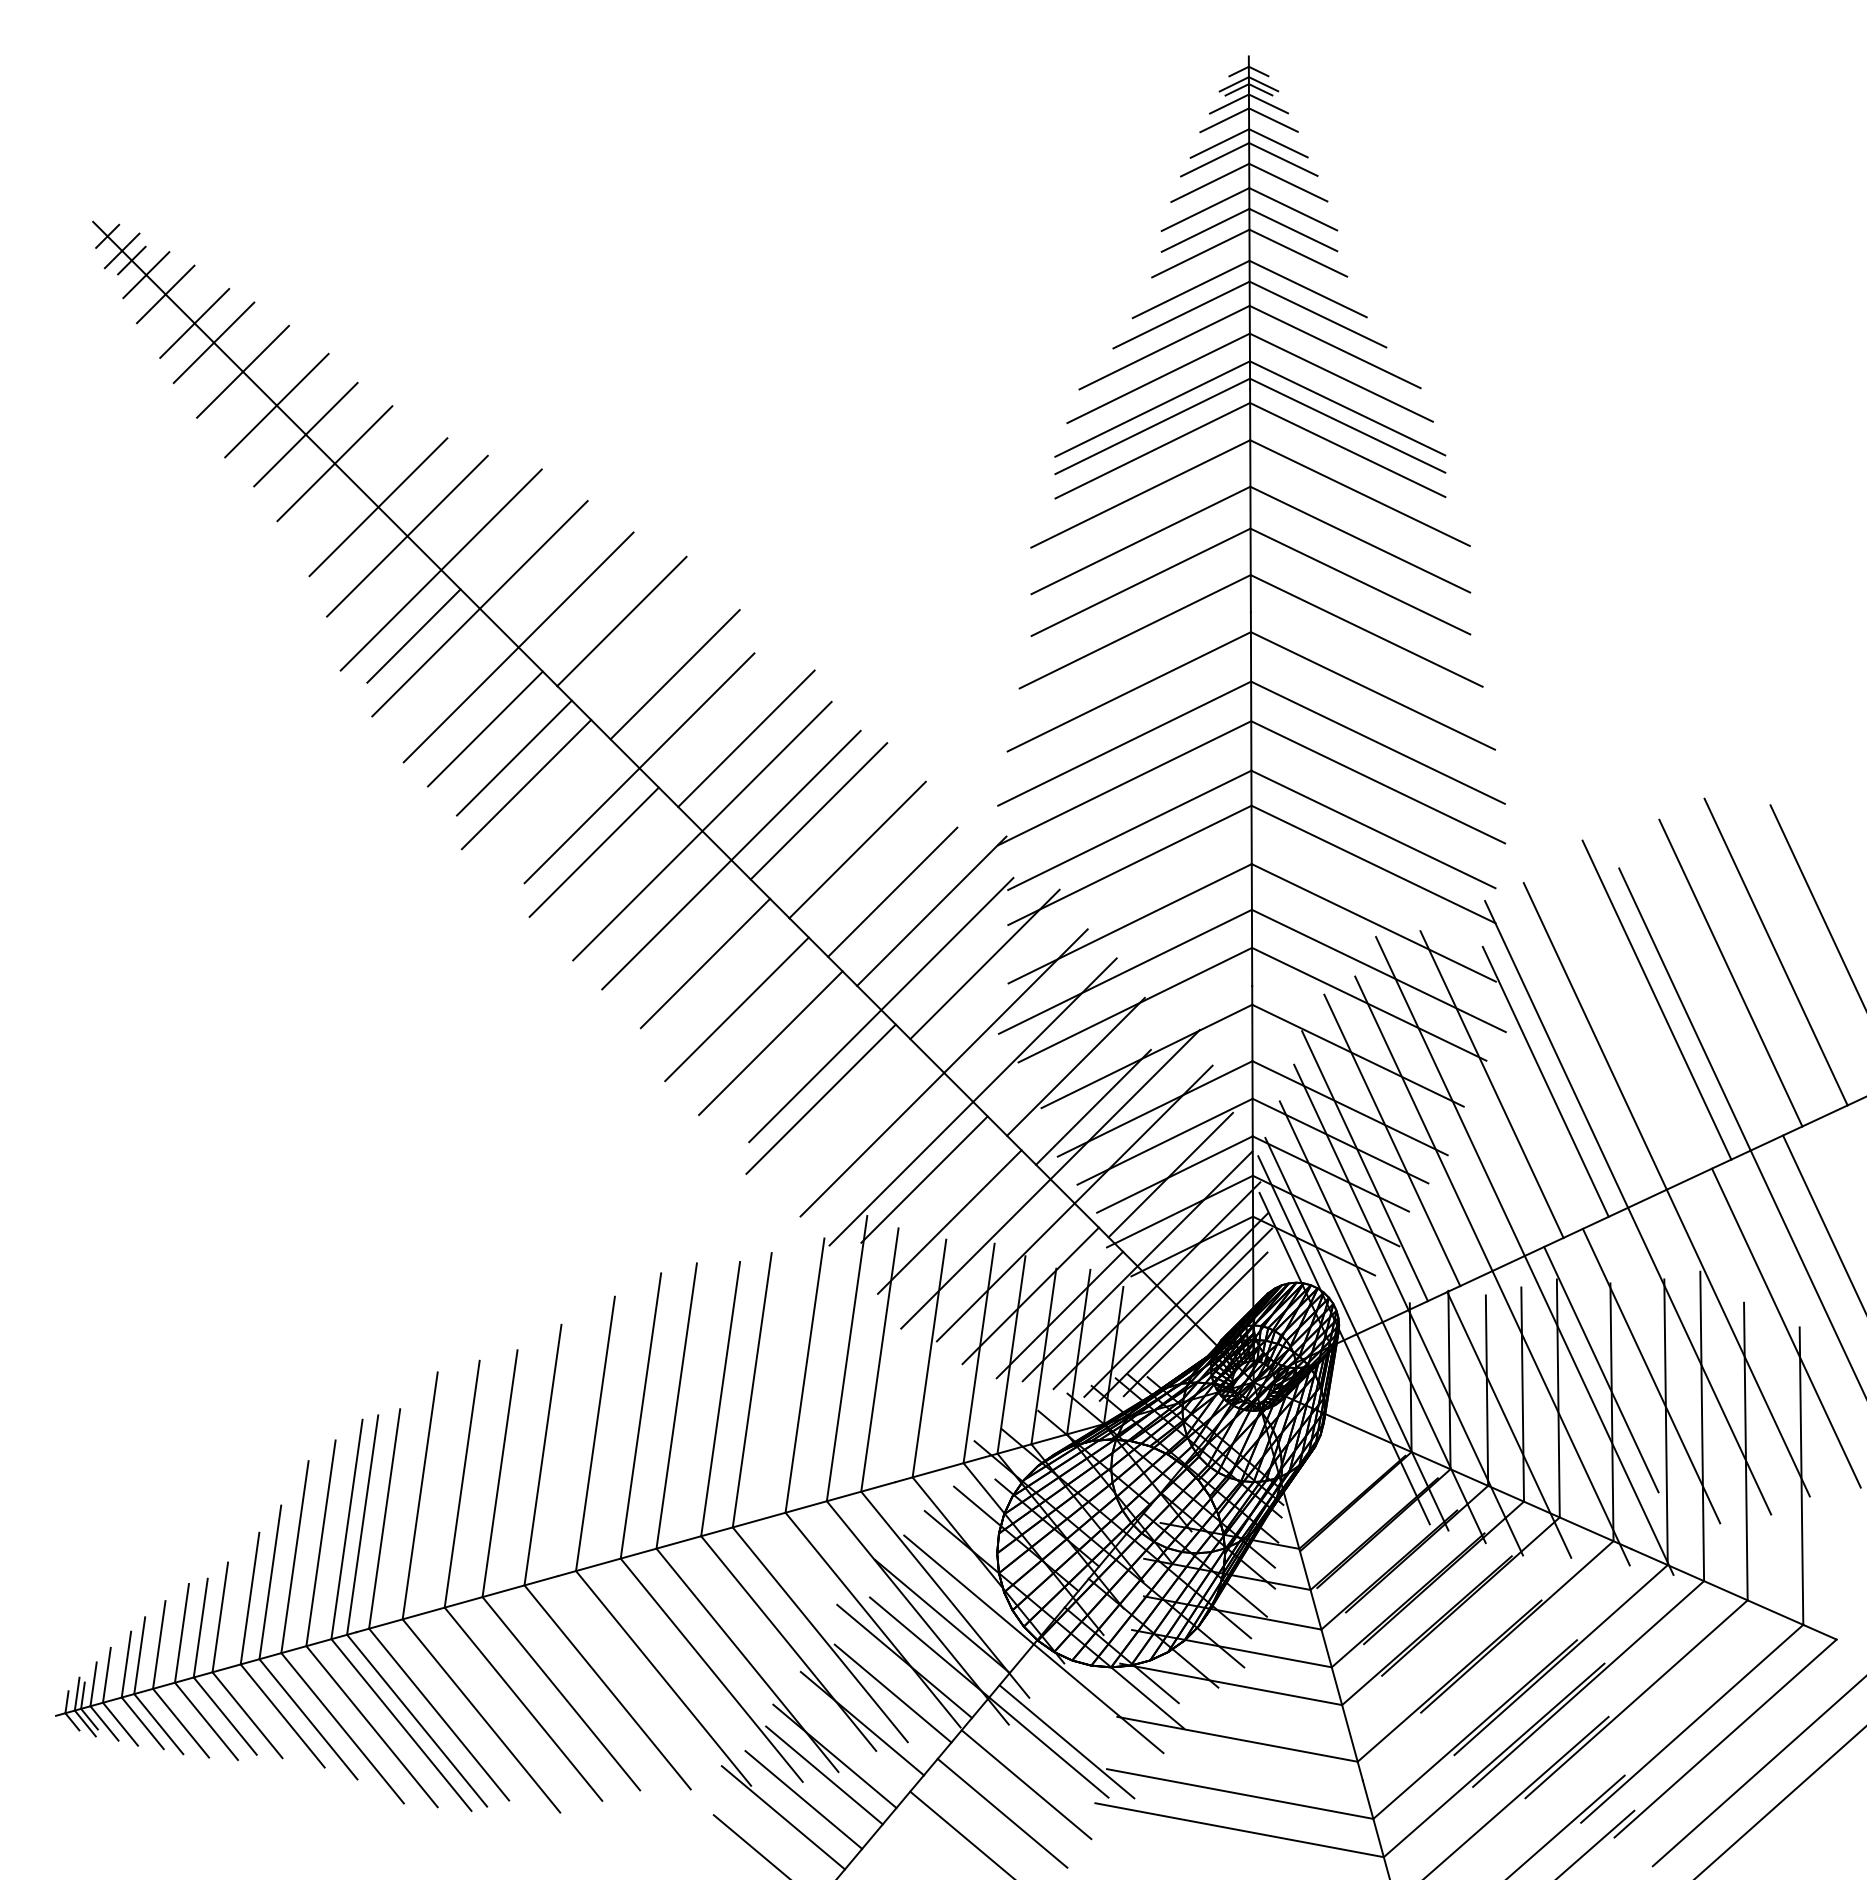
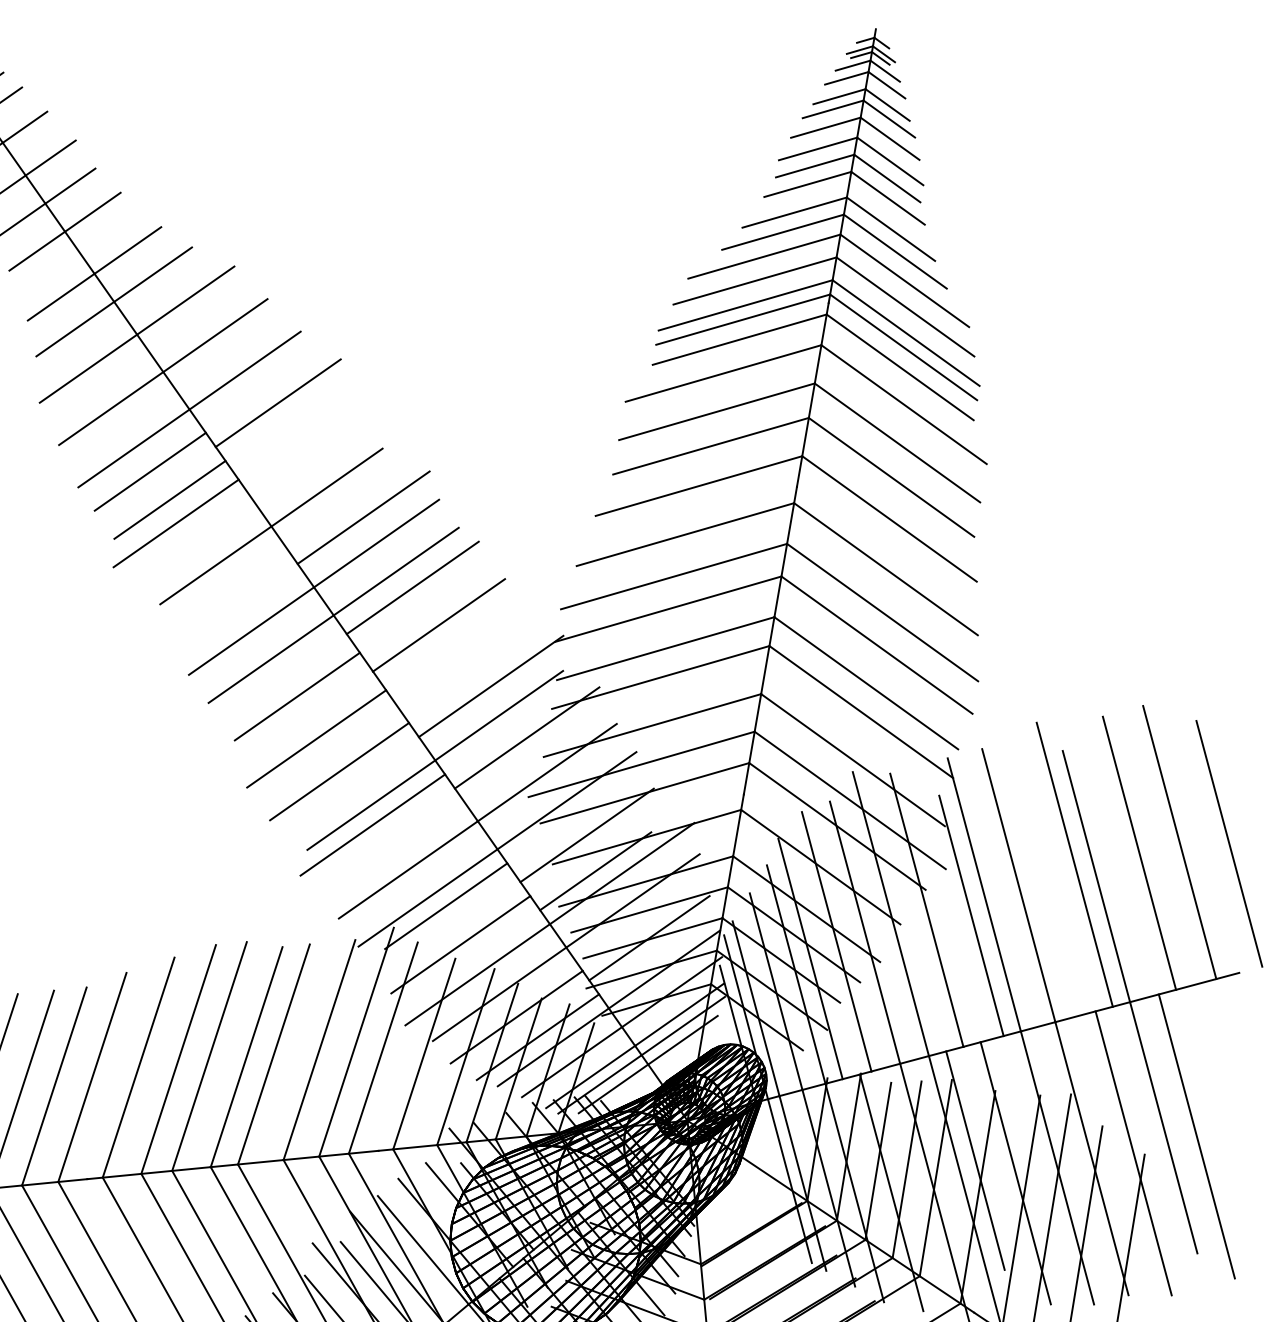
line: (413, 635) -> (104, 384), removed
line: (674, 674) -> (313, 454), removed
line: (593, 851) -> (221, 588), removed
line: (892, 891) -> (461, 664), removed

